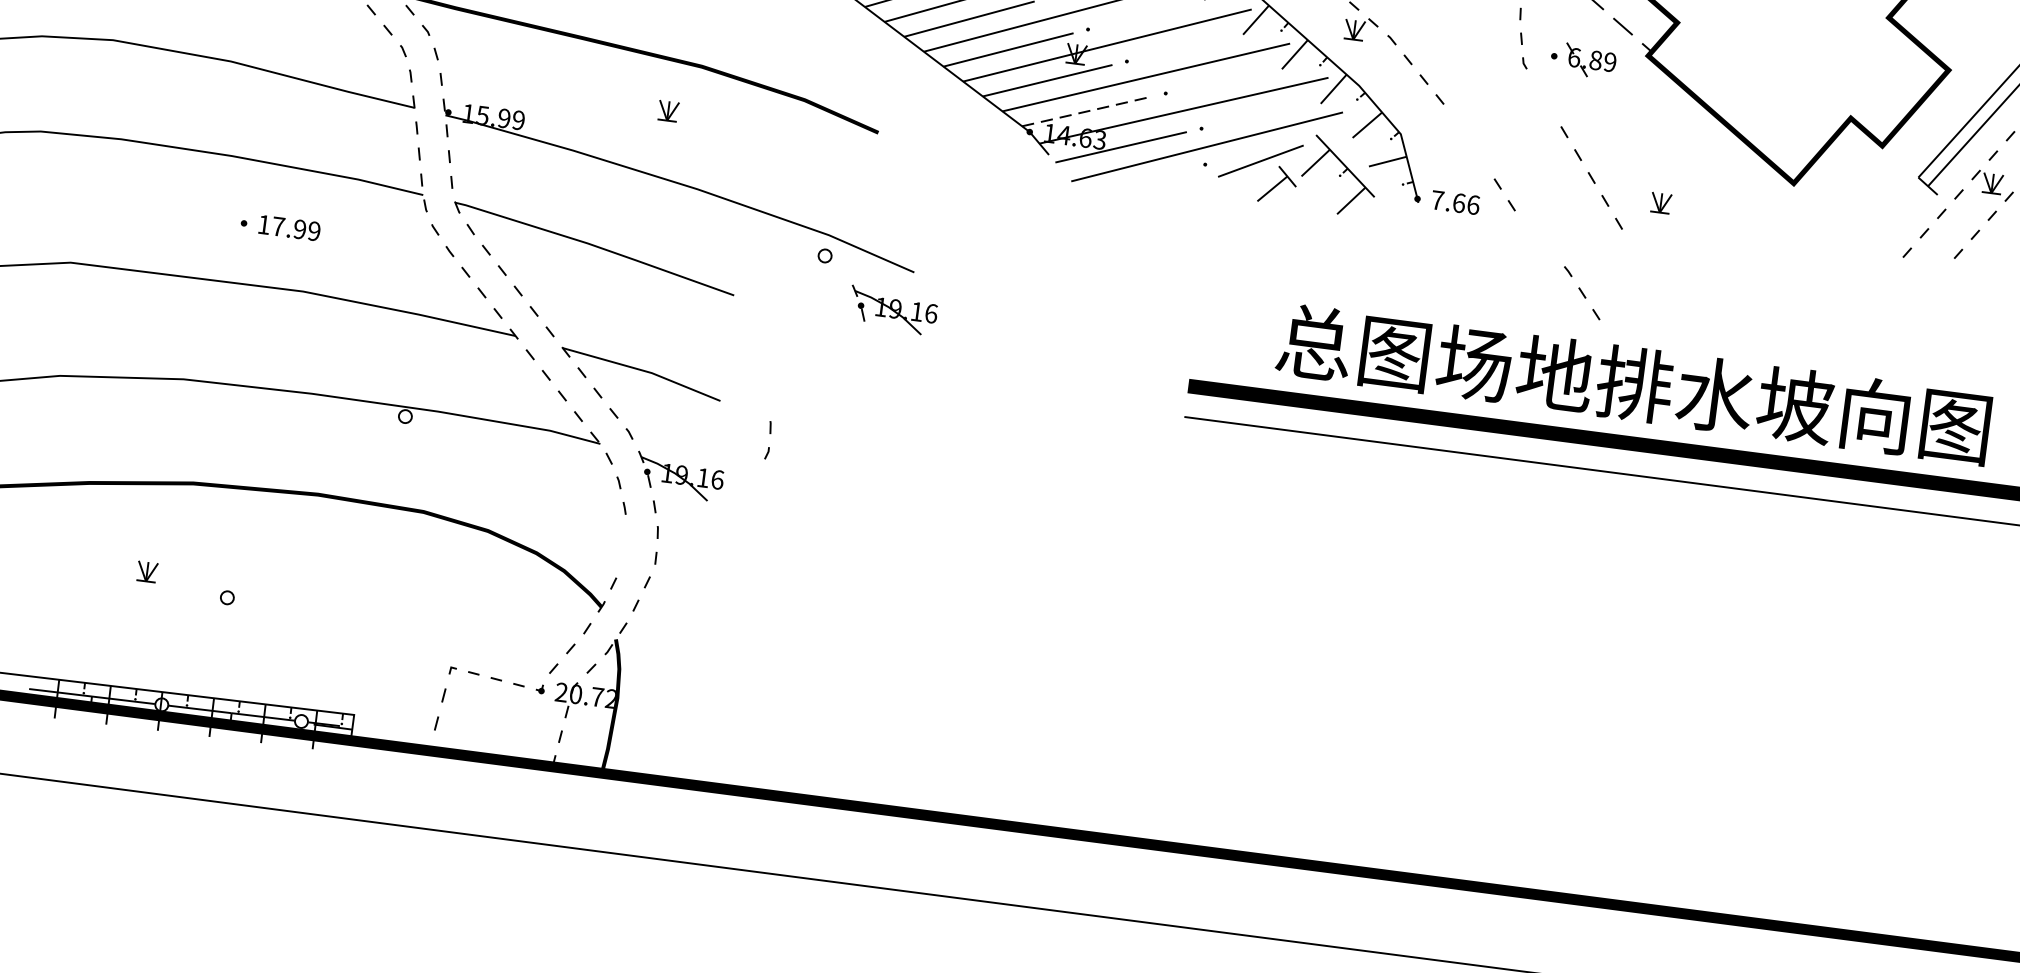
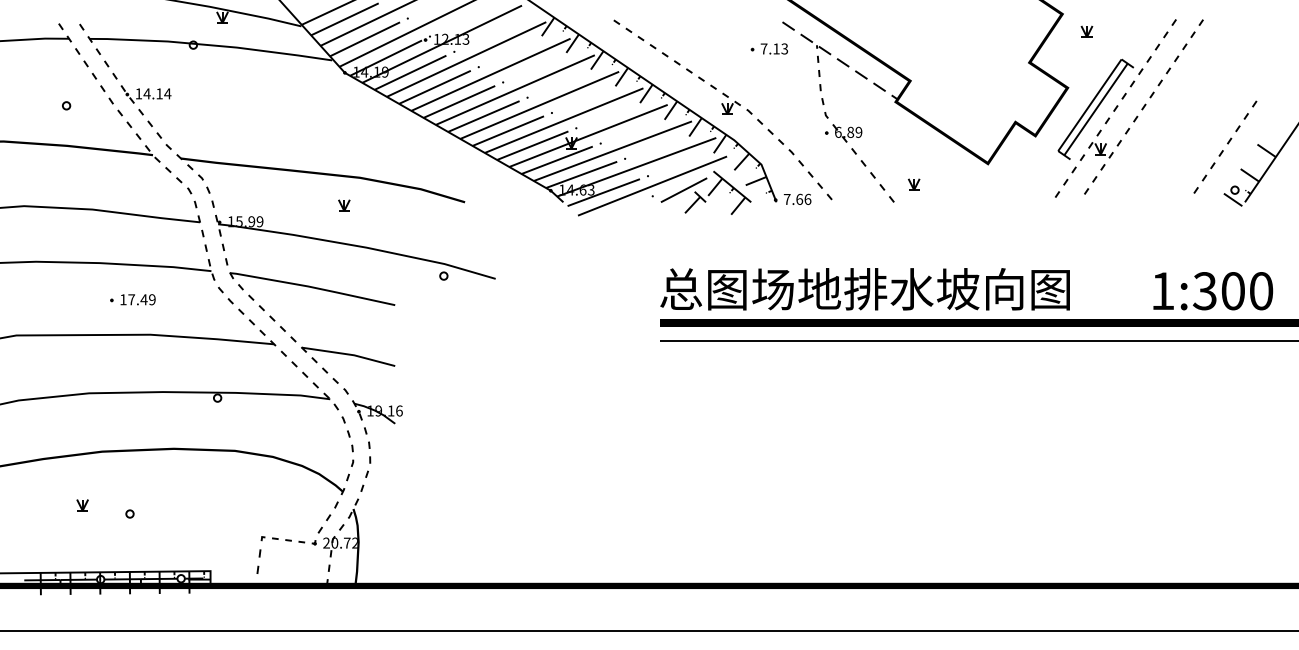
part: (1583, 60) -> (843, 133), moved
line: (1086, 110) -> (581, 174), dashed -> solid
text: (299, 228) -> (143, 299), 17.99 -> 17.49
part: (1581, 293) -> (800, 163), moved
part: (893, 311) -> (486, 302), removed
text: (1632, 384) -> (864, 289), moved
part: (768, 439) -> (352, 455), moved

